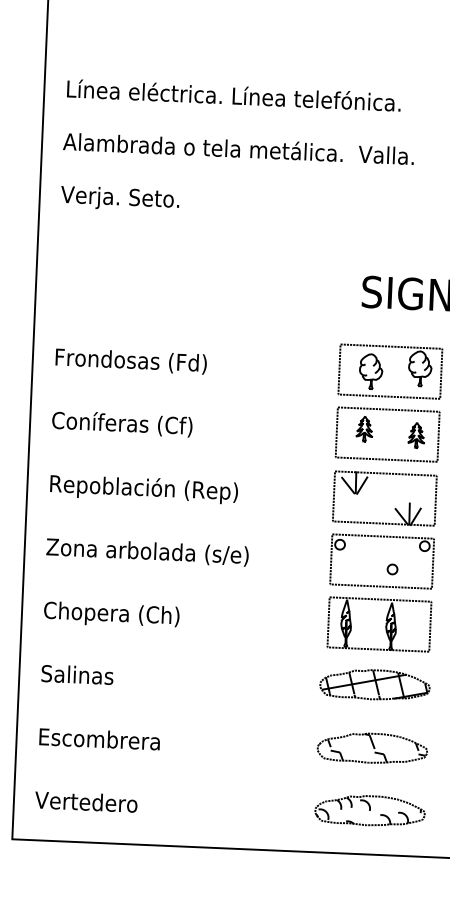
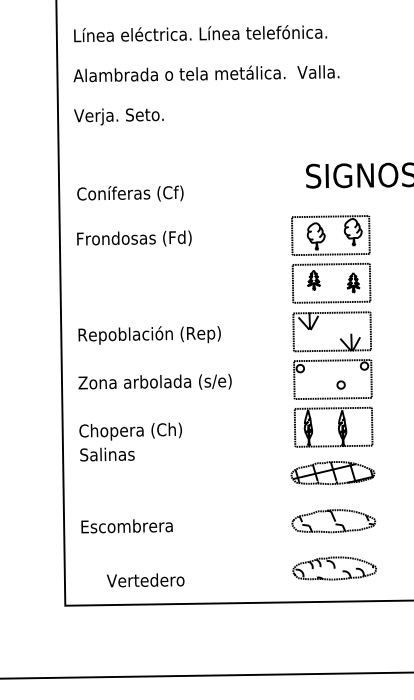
text: (122, 423) -> (130, 193), moved
text: (77, 674) -> (107, 454), moved
text: (86, 802) -> (145, 580), moved

